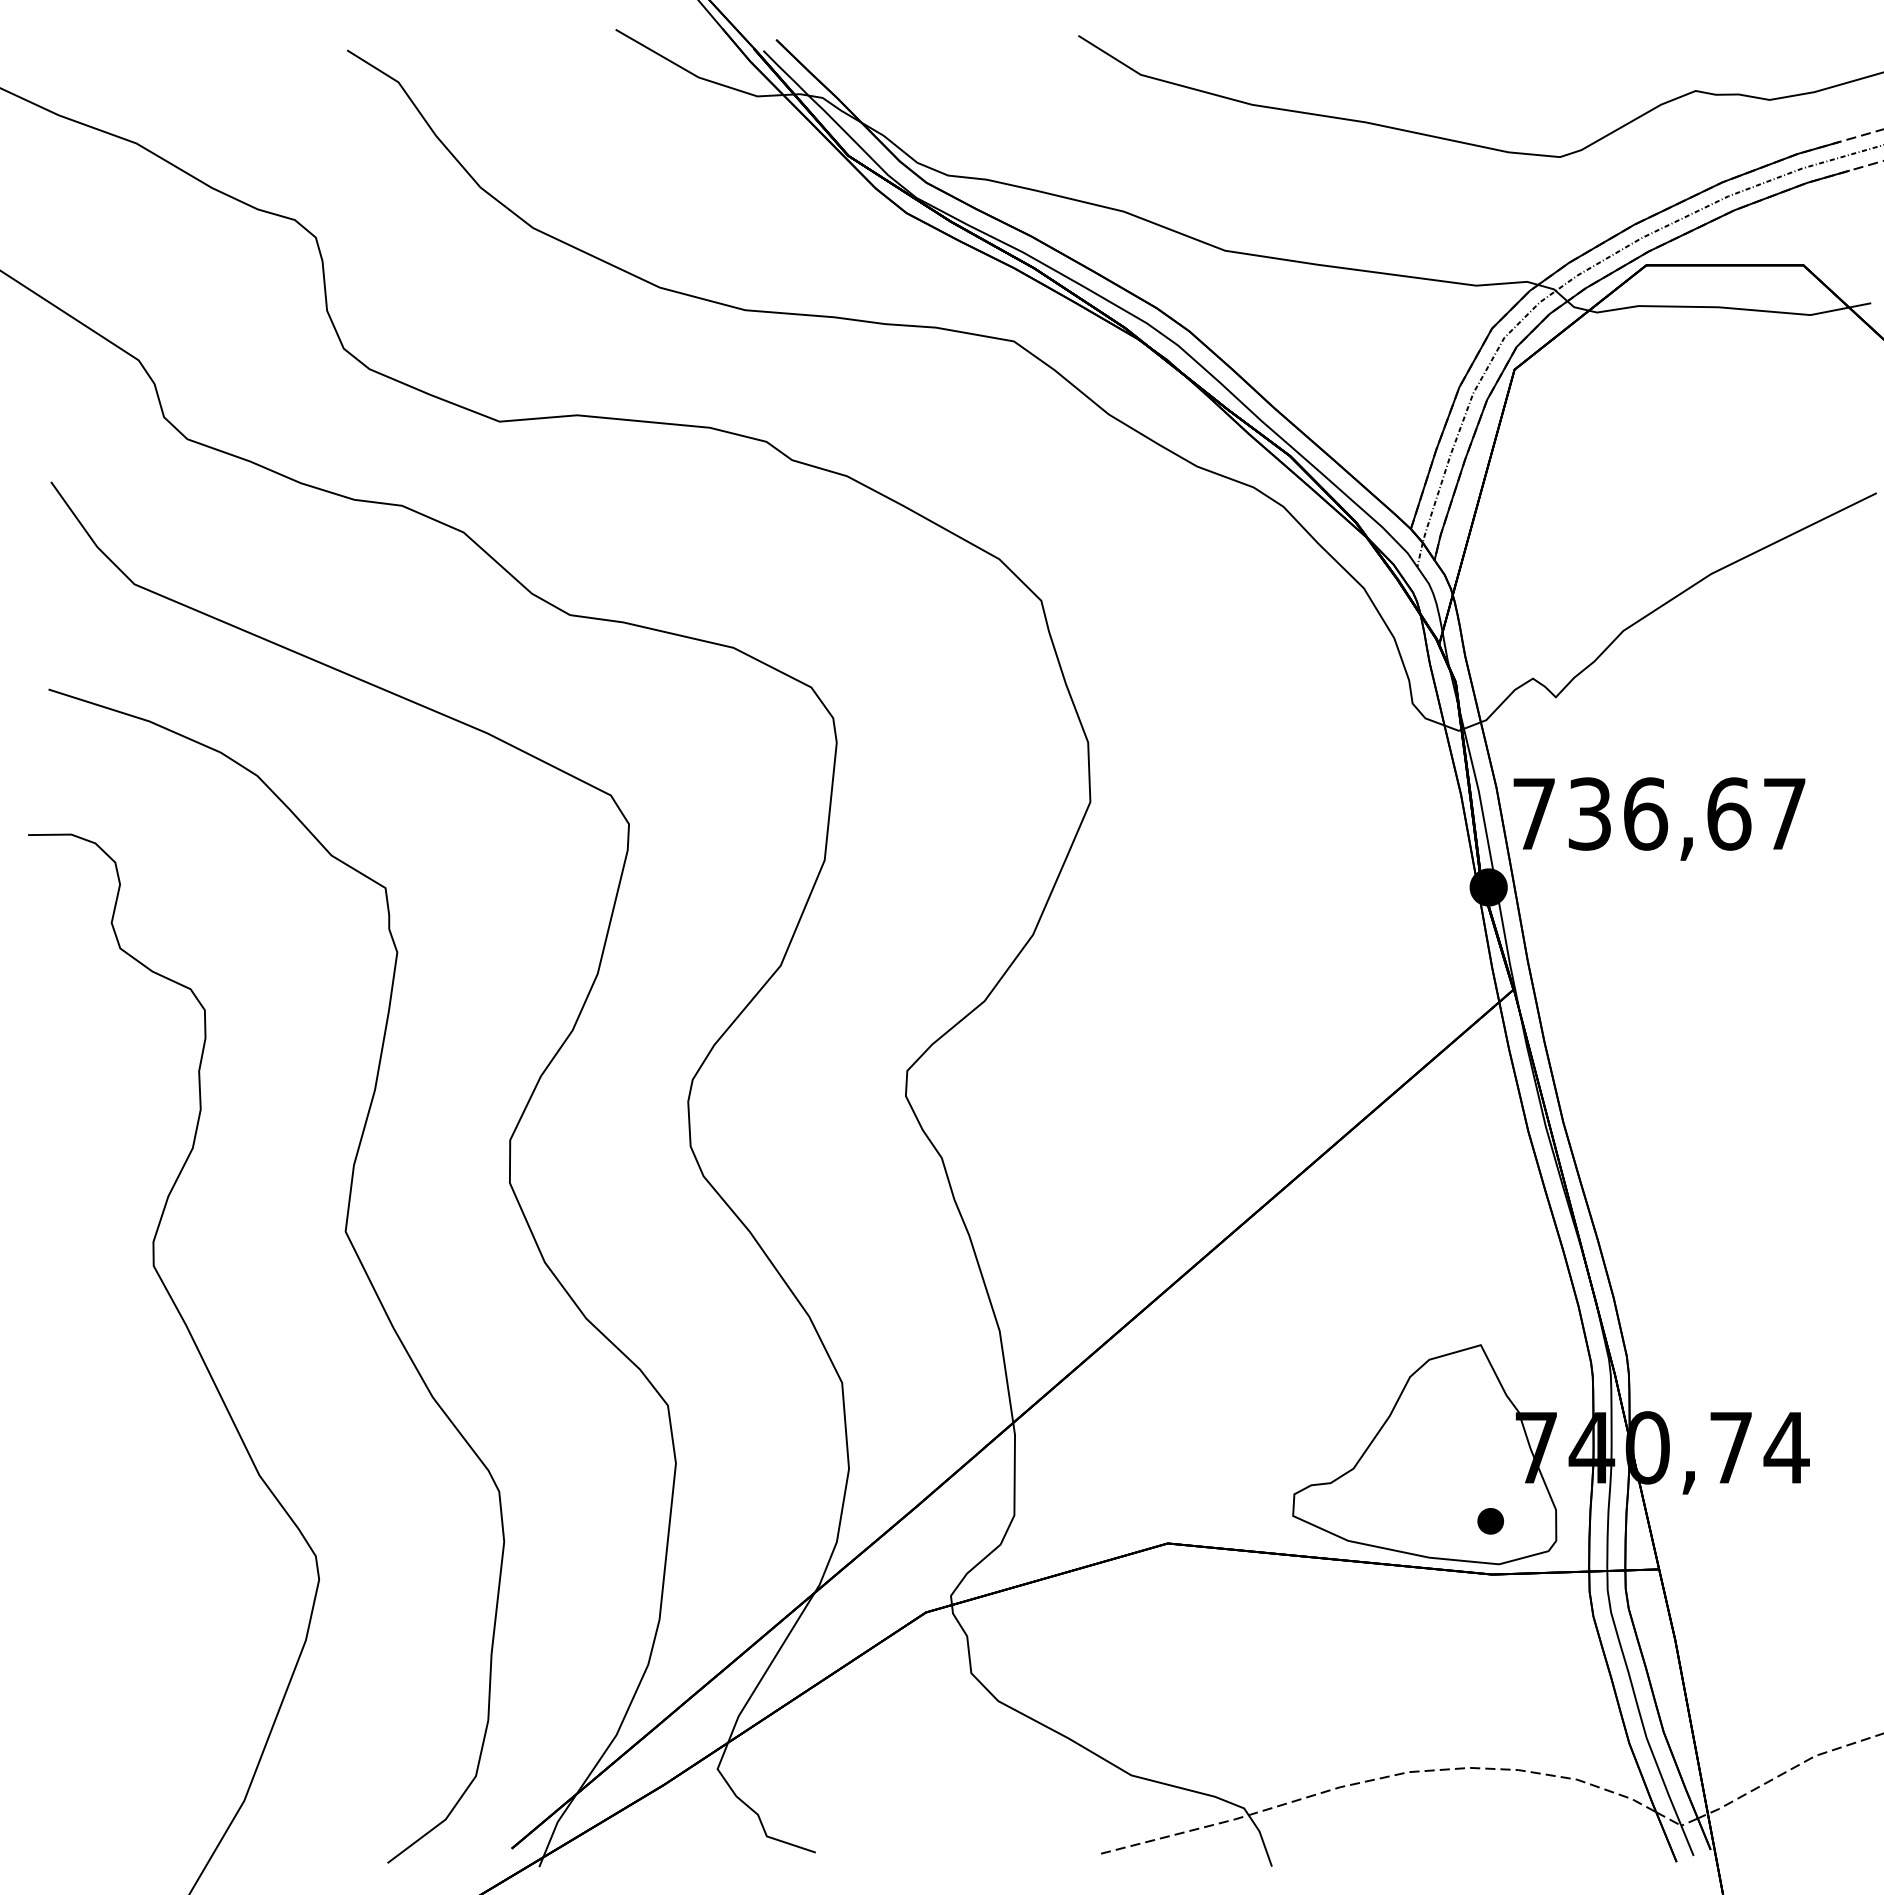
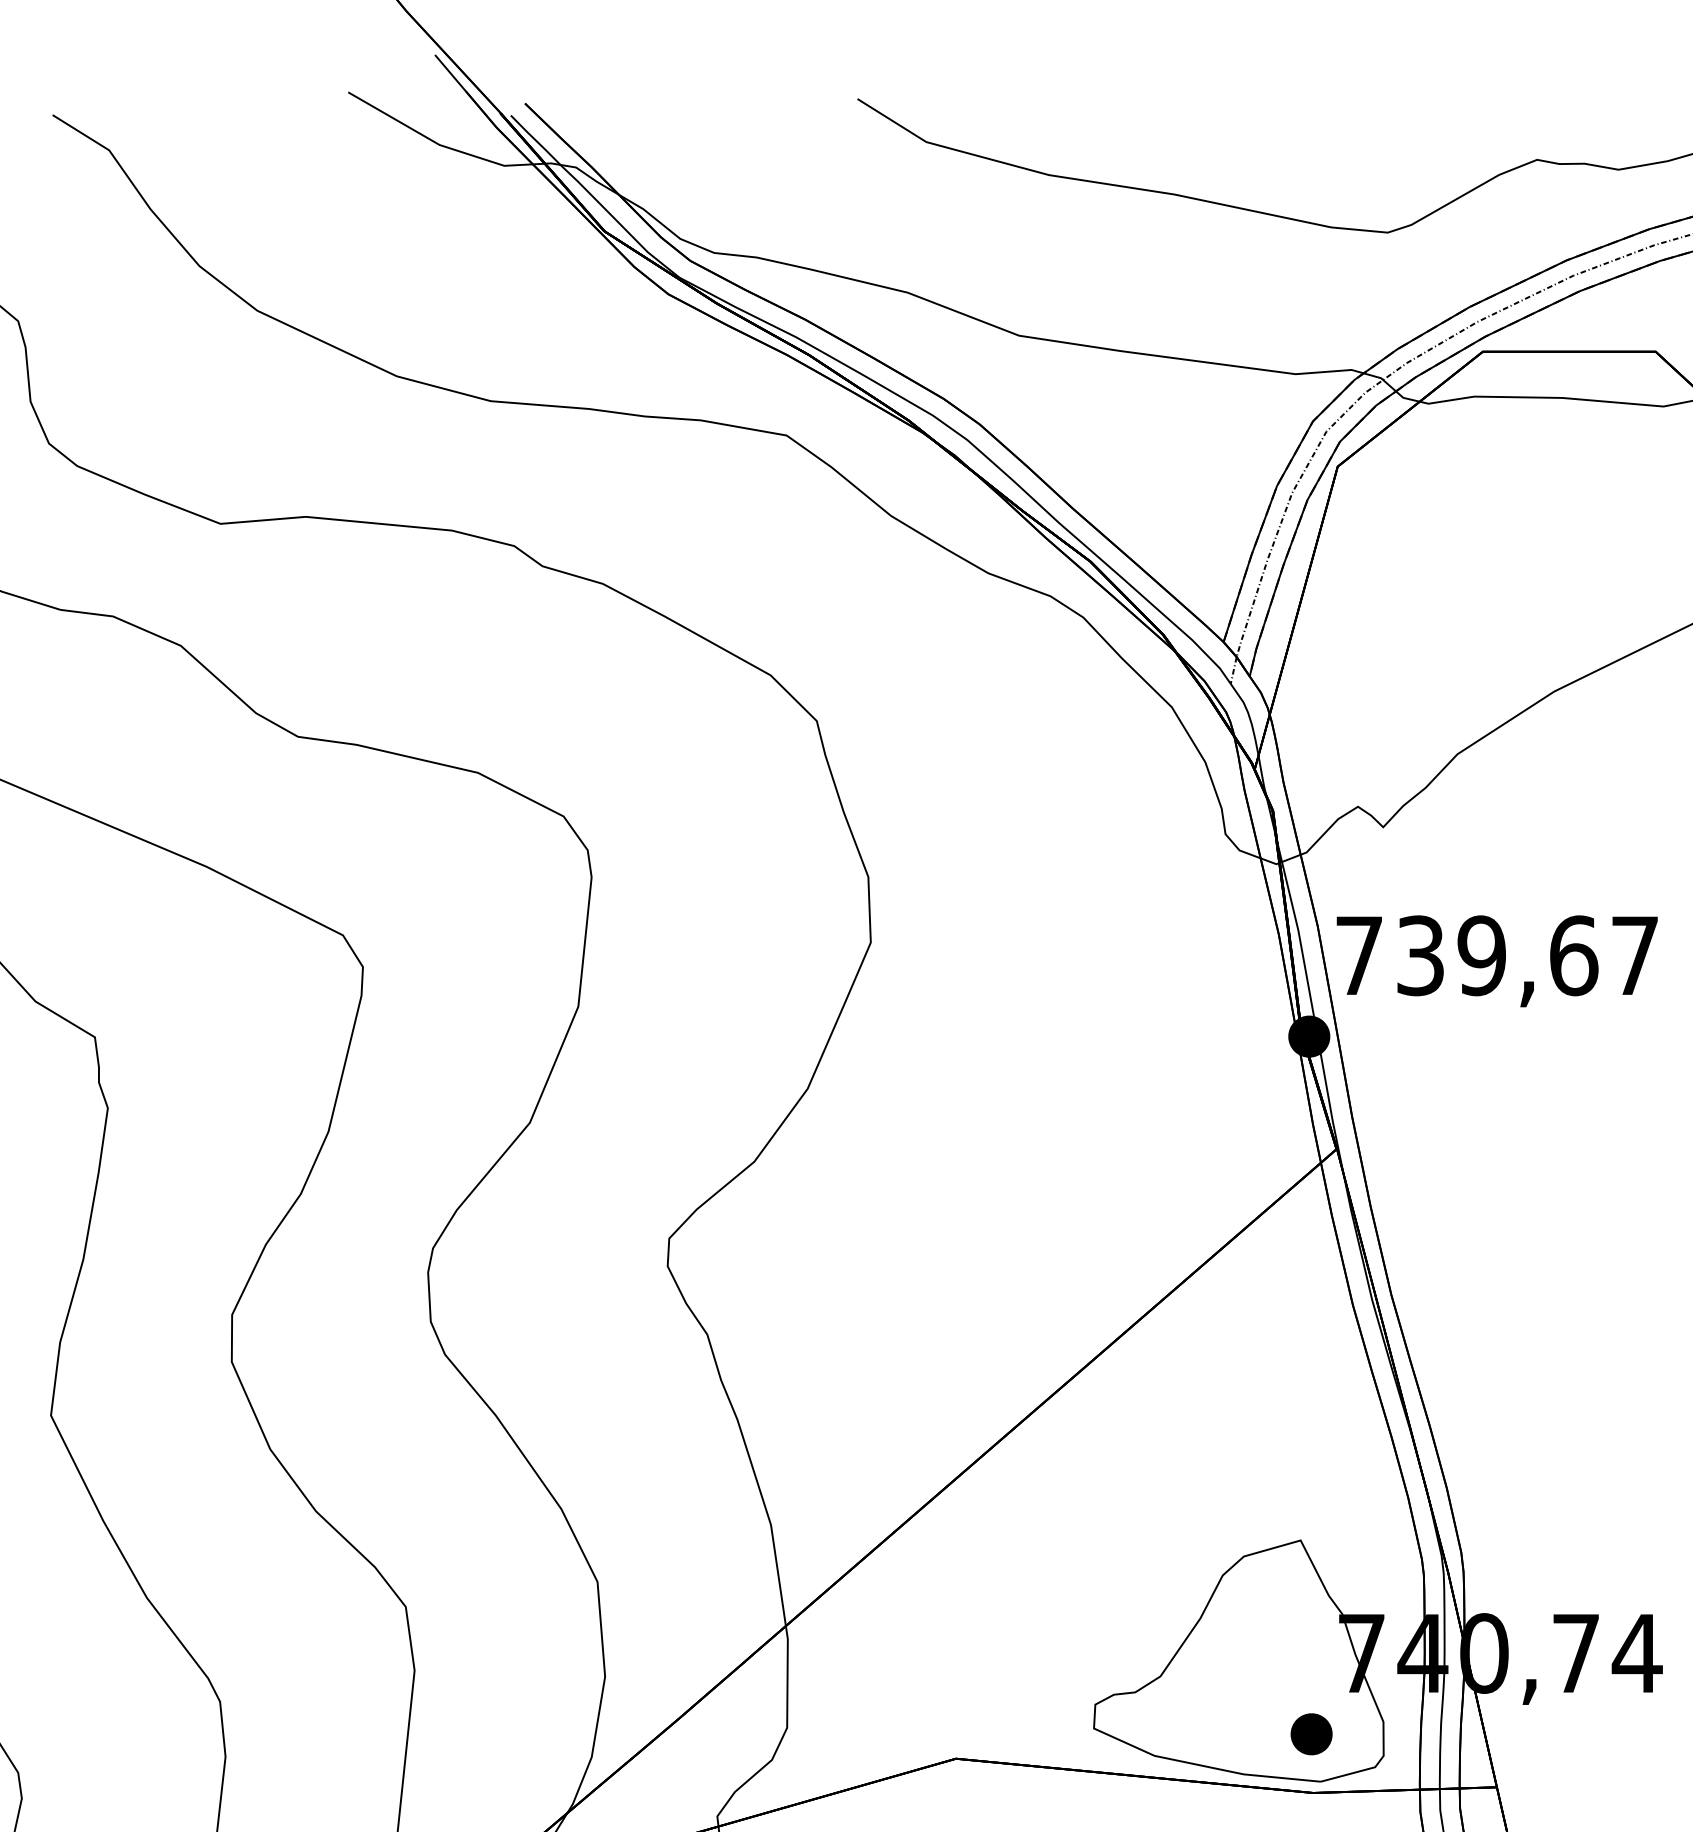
text: (1645, 813) -> (1481, 955), 736,67 -> 739,67
part: (1490, 1521) -> (1311, 1734), size x1.43

